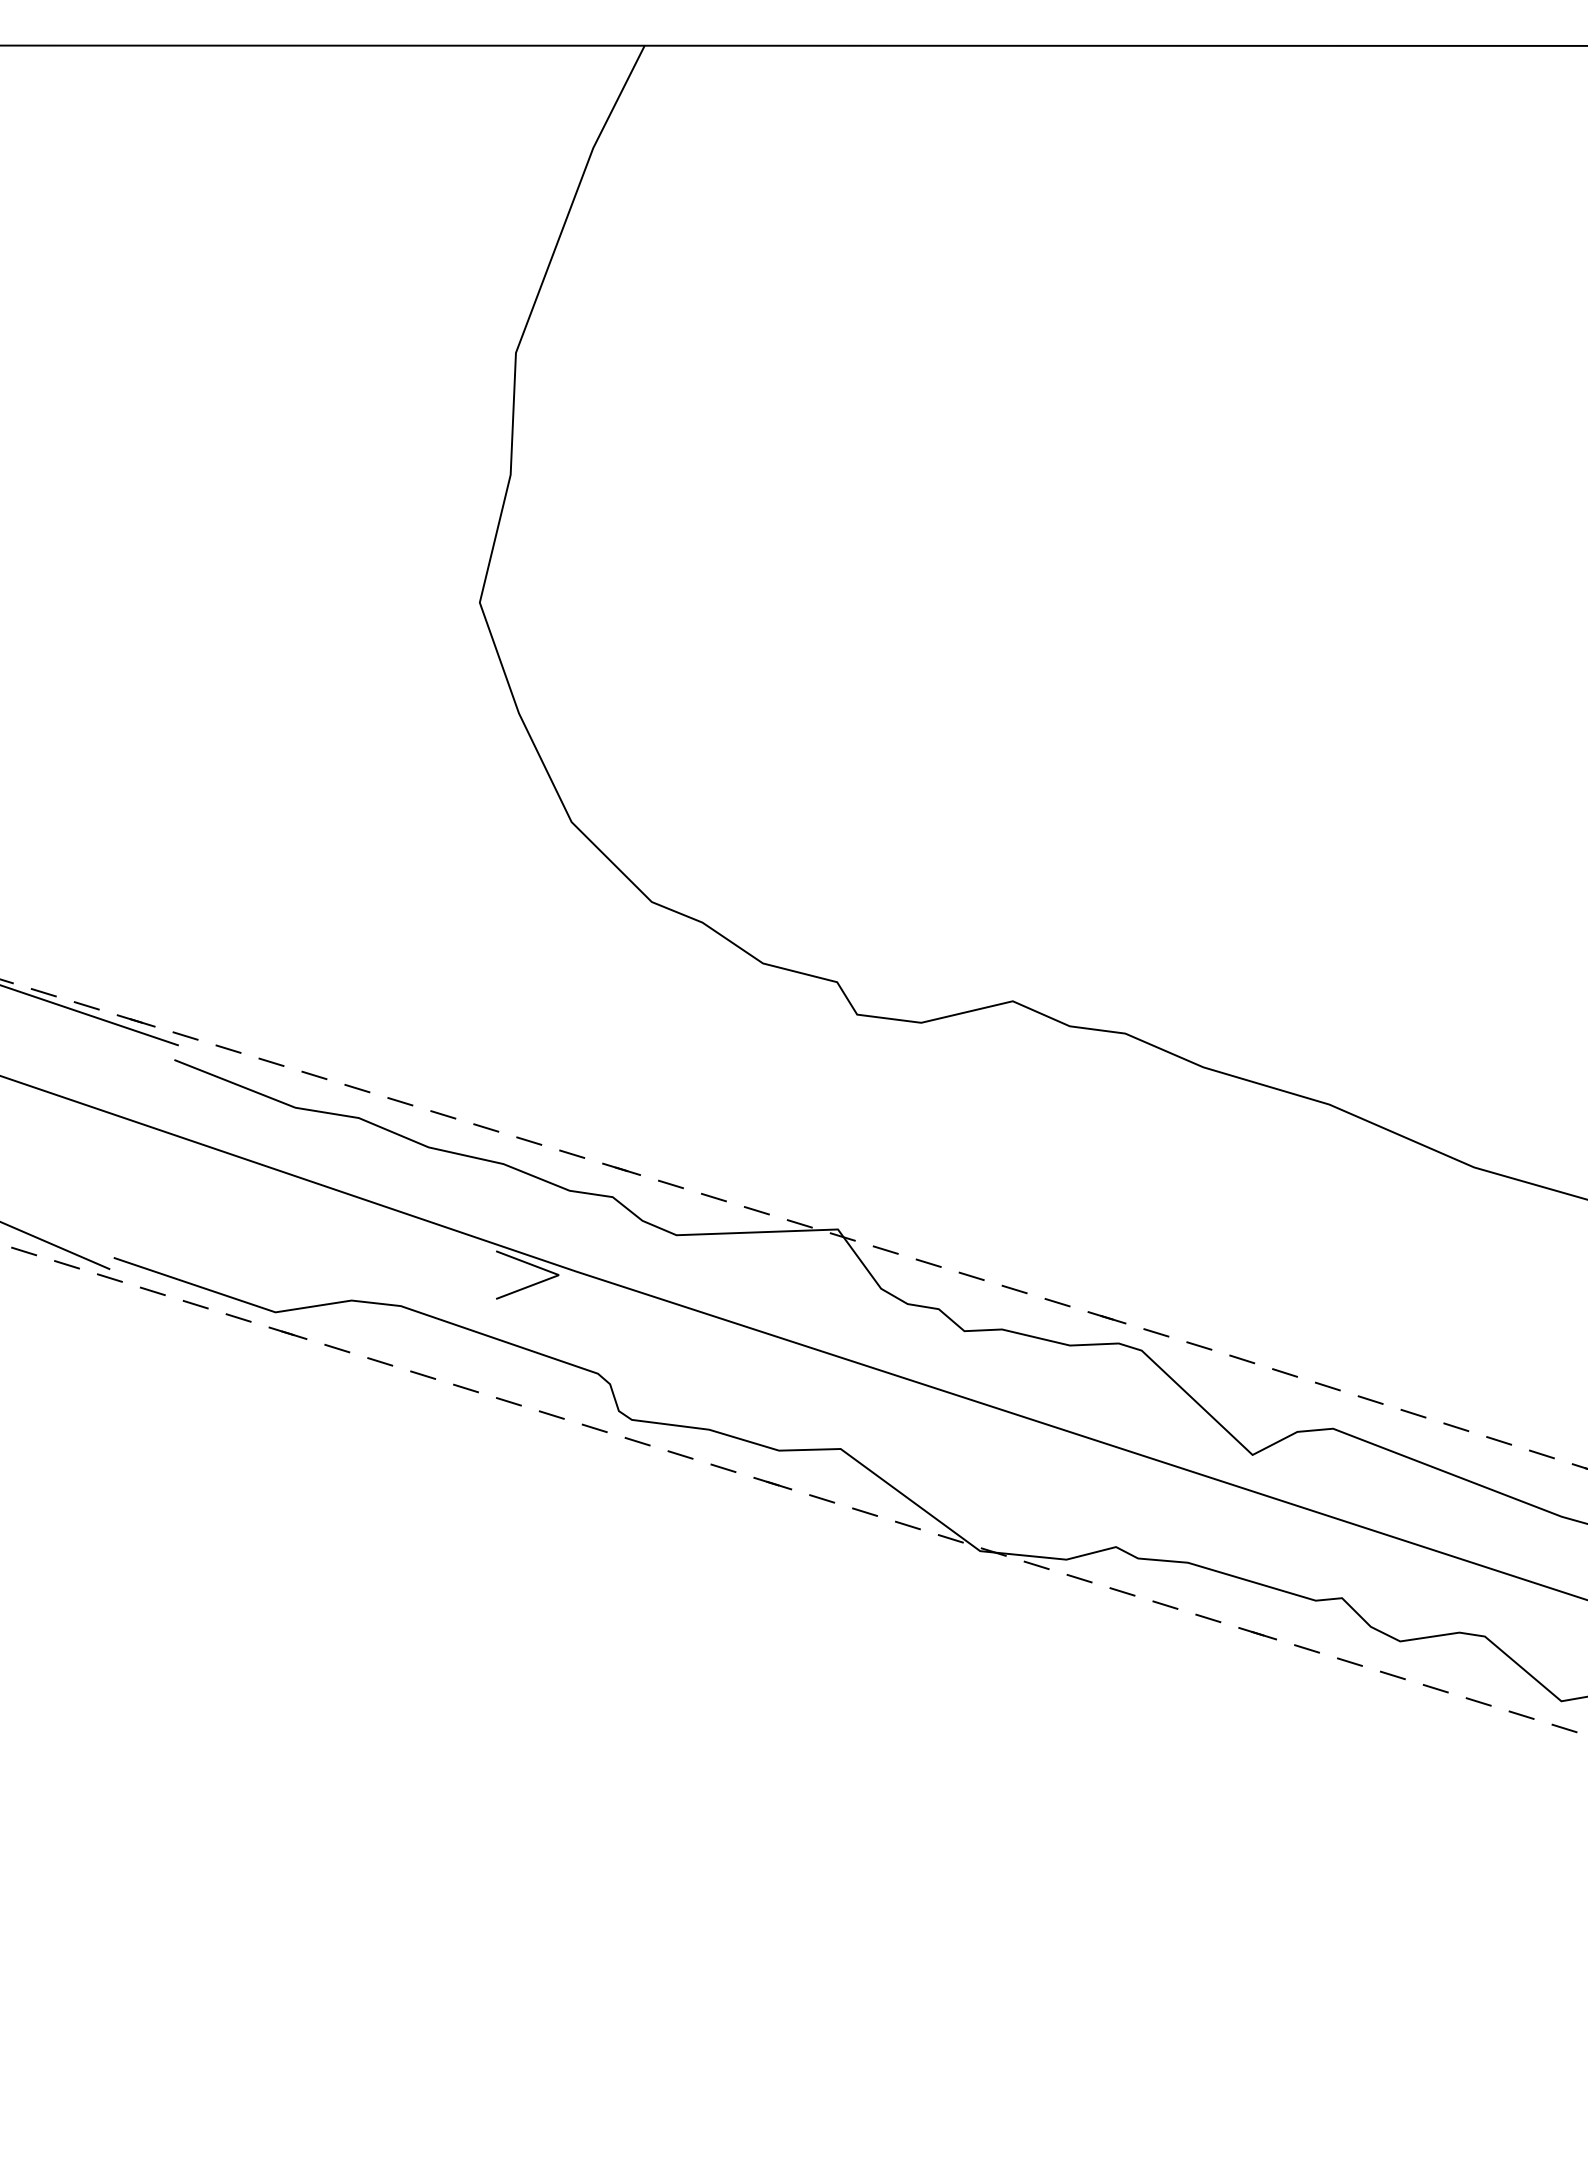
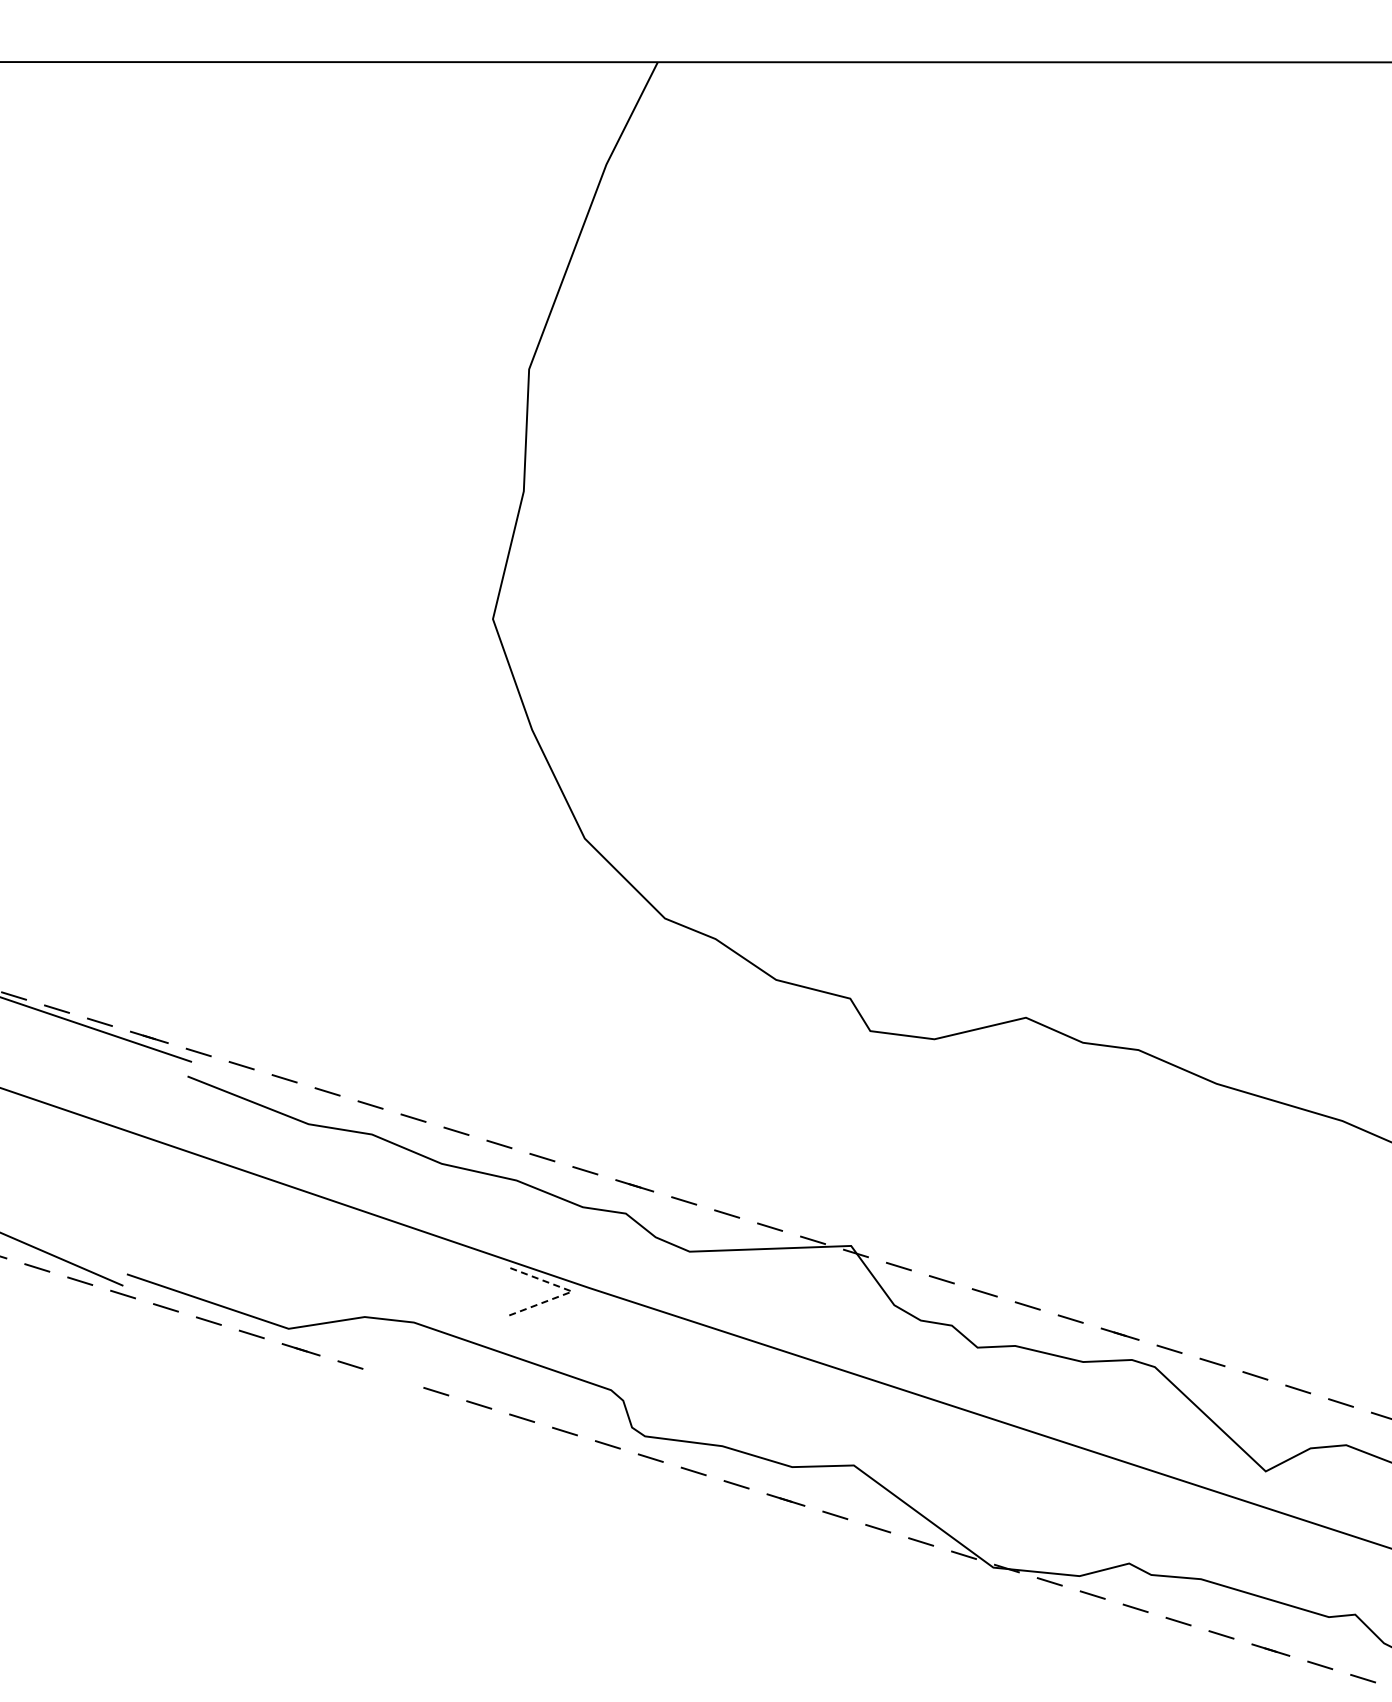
line: (559, 1275) -> (572, 1291), solid -> dashed
line: (380, 1361) -> (393, 1377), removed

